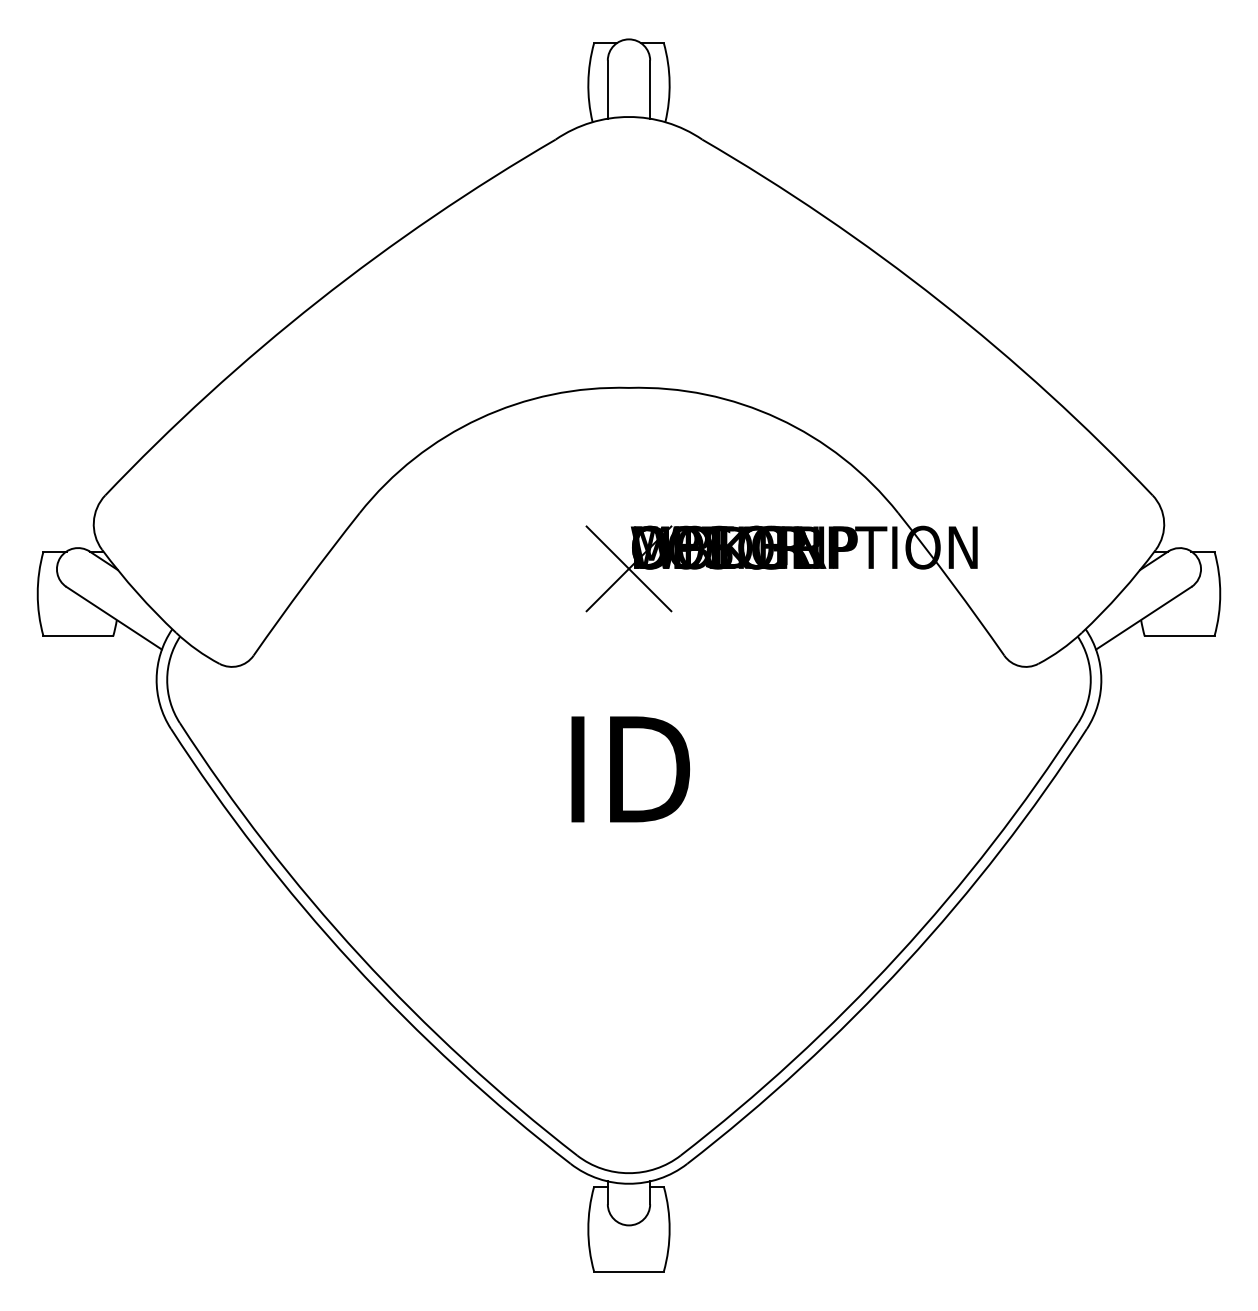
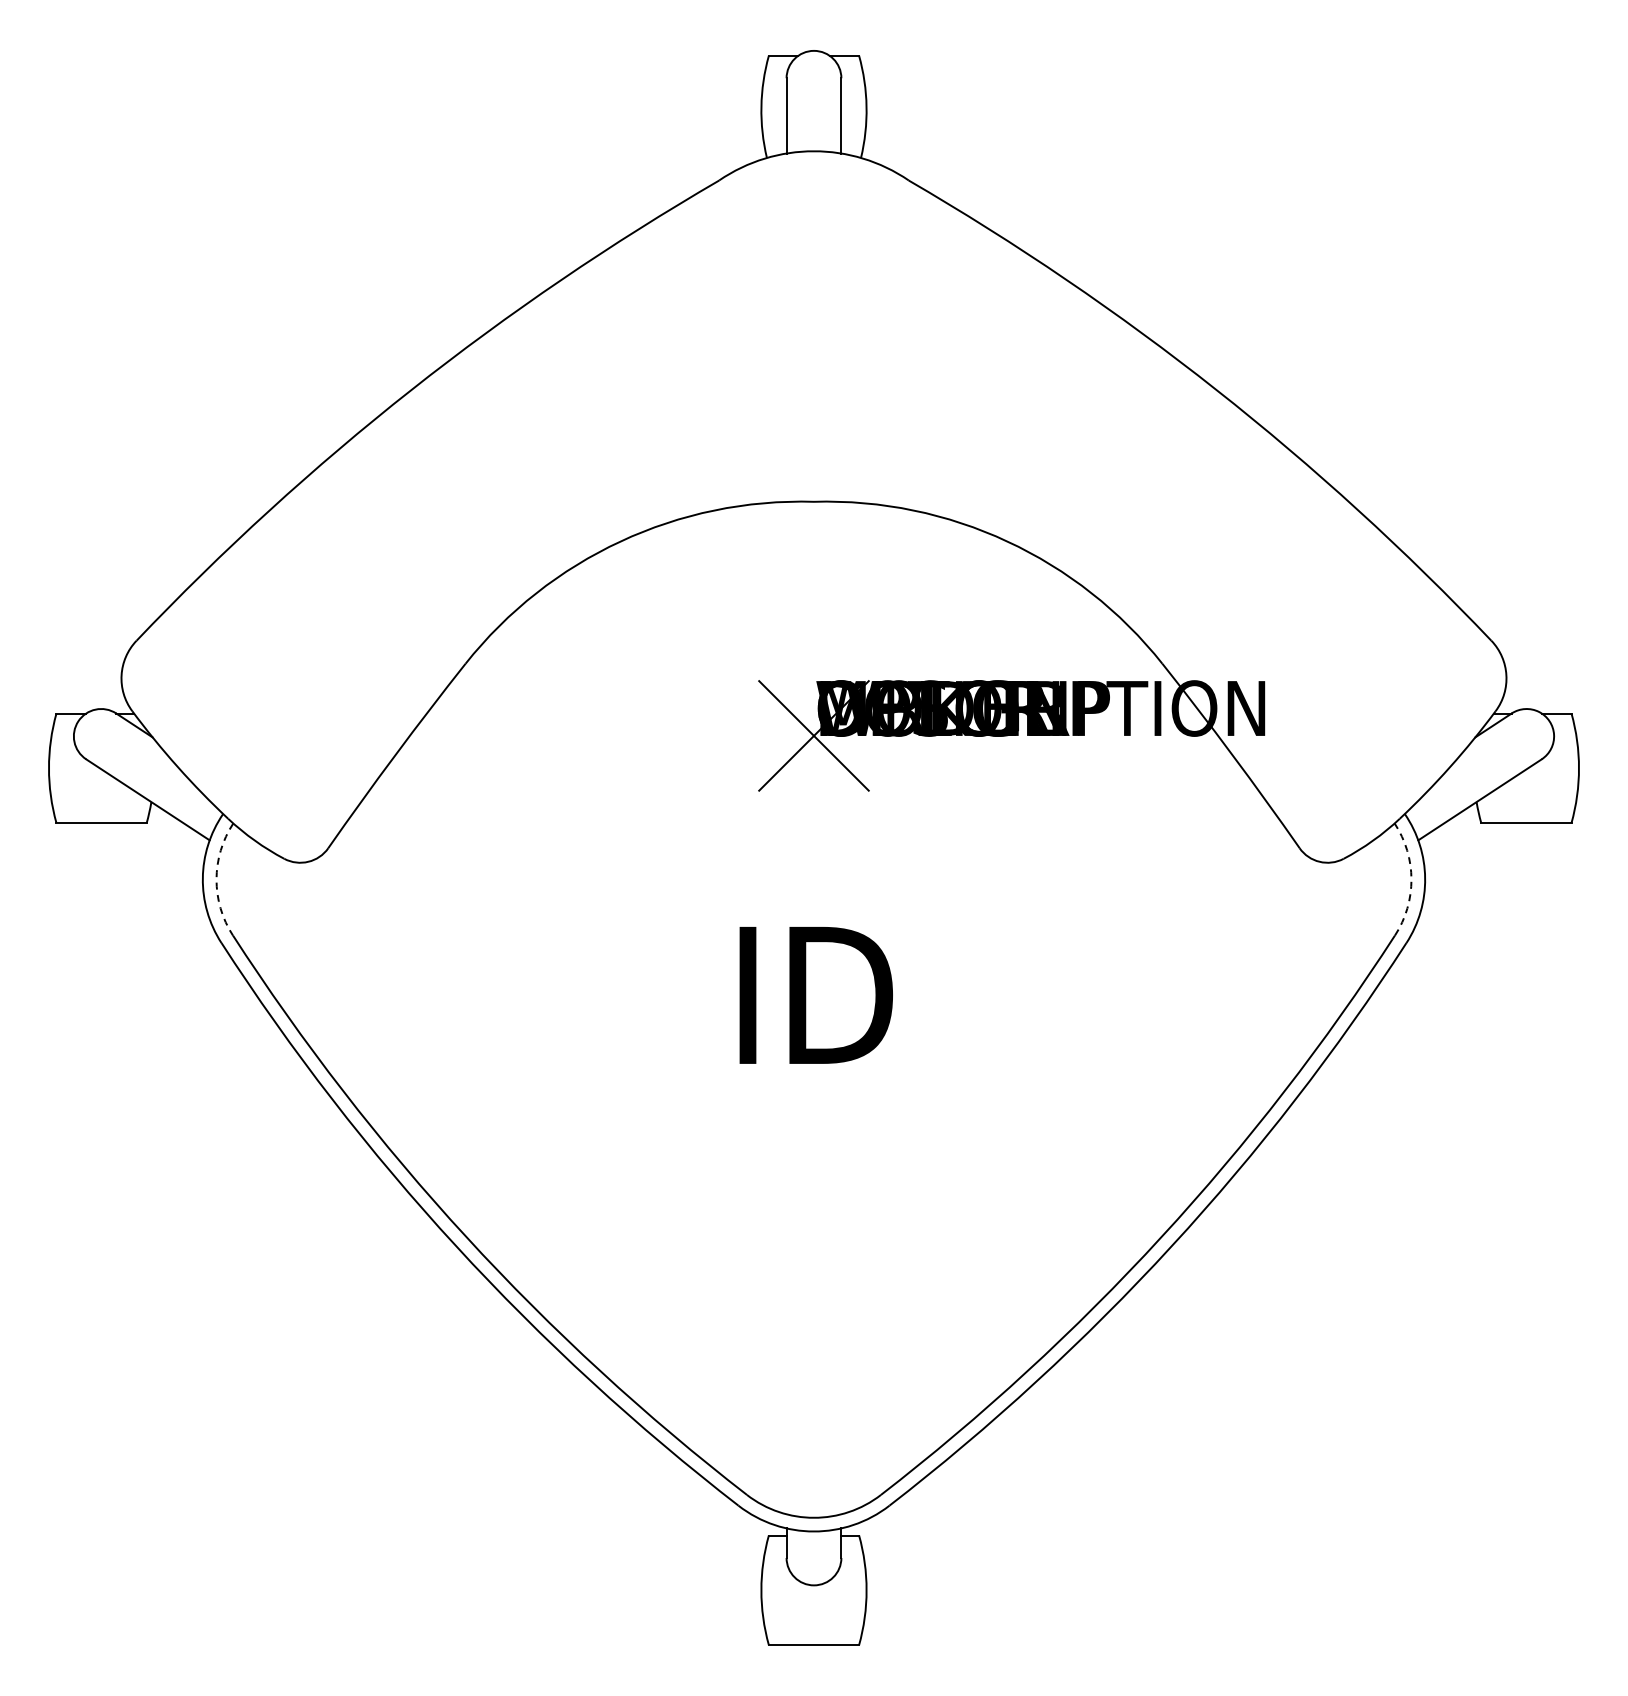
arc: (167, 679) -> (216, 879), solid -> dashed
arc: (1090, 679) -> (1411, 879), solid -> dashed

